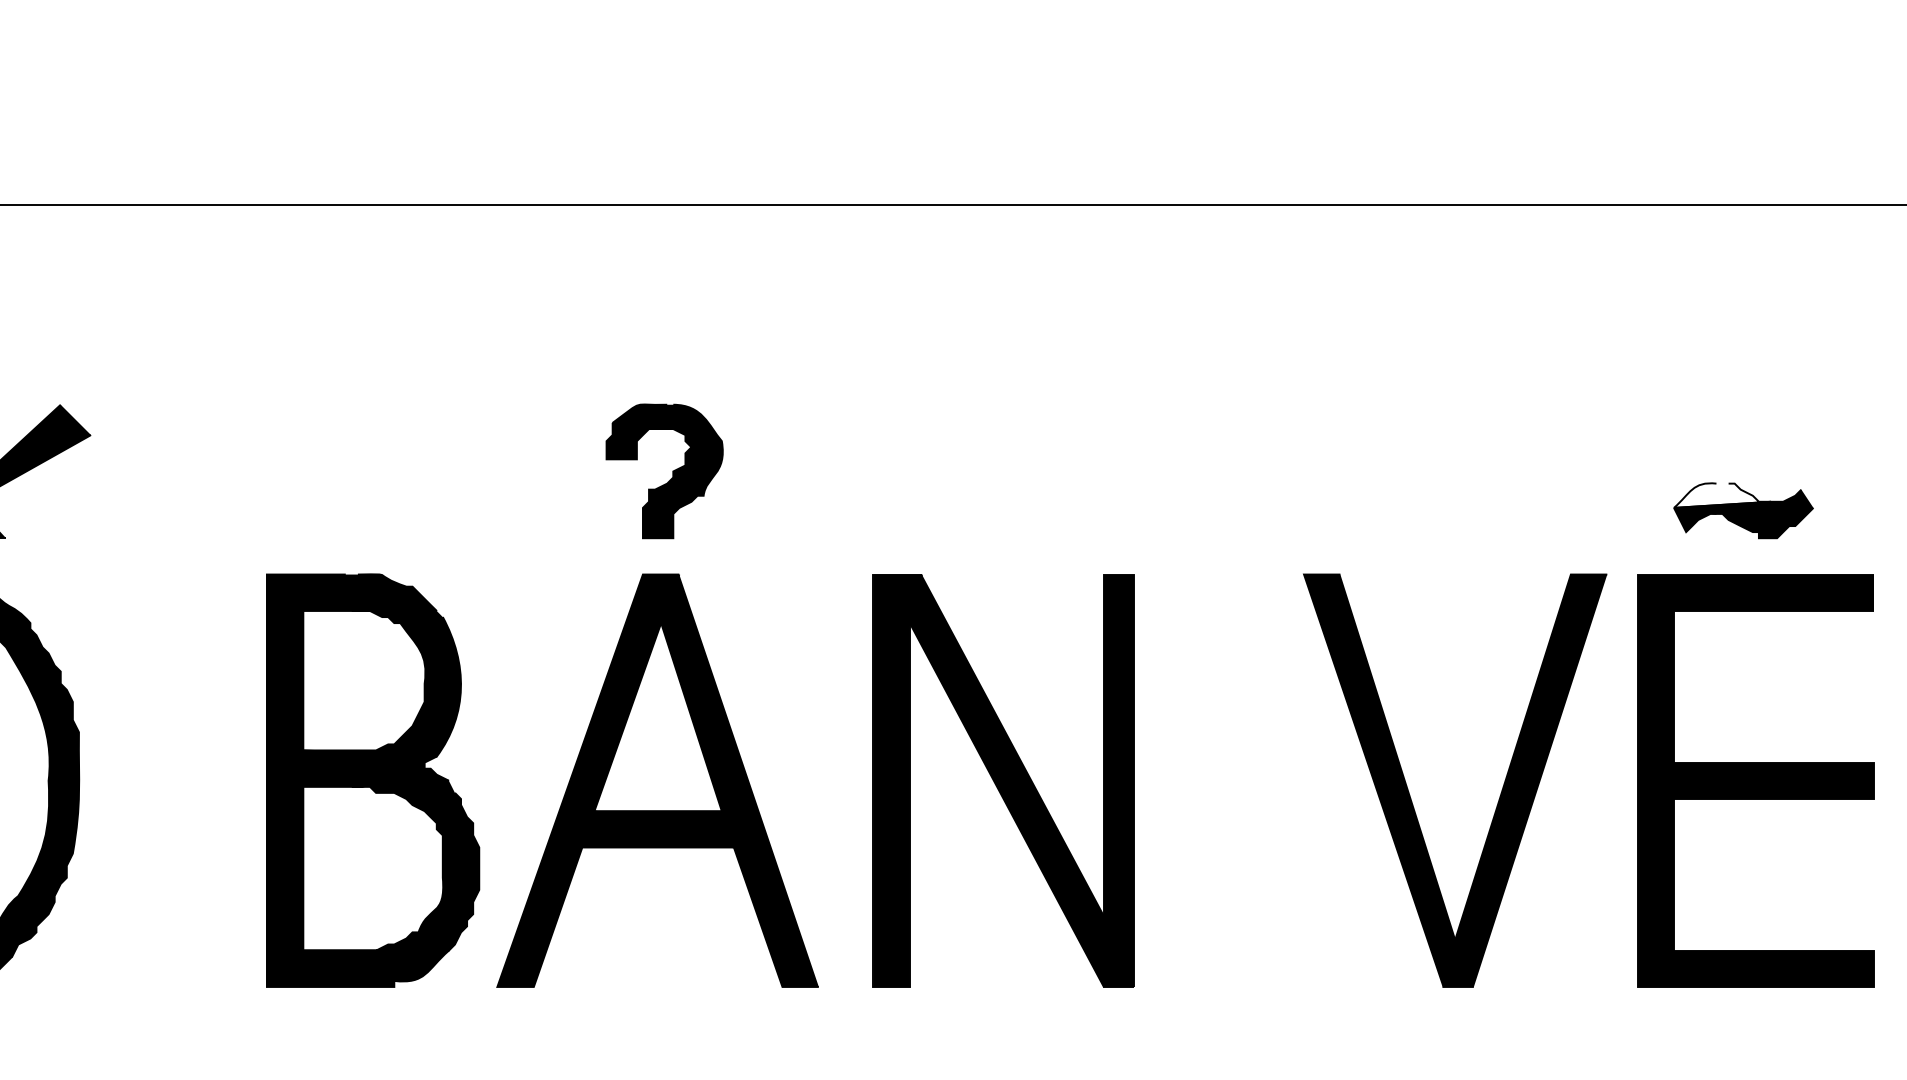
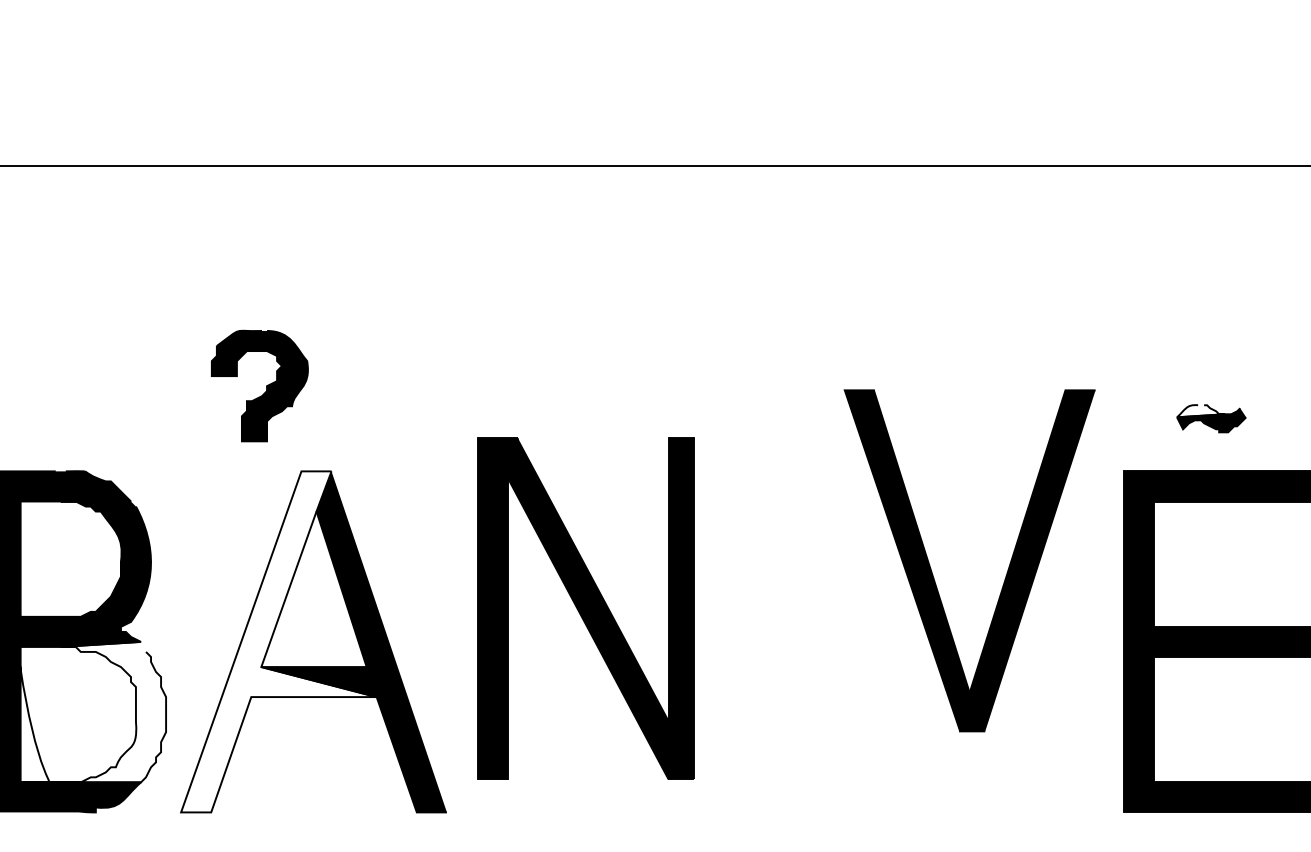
part: (672, 471) -> (266, 386), moved
part: (1743, 510) -> (1211, 418), size x0.6
fill: (615, 780) -> (278, 641), removed
part: (1003, 780) -> (585, 608), moved
part: (1499, 796) -> (1006, 573), moved
fill: (391, 865) -> (93, 711), removed

